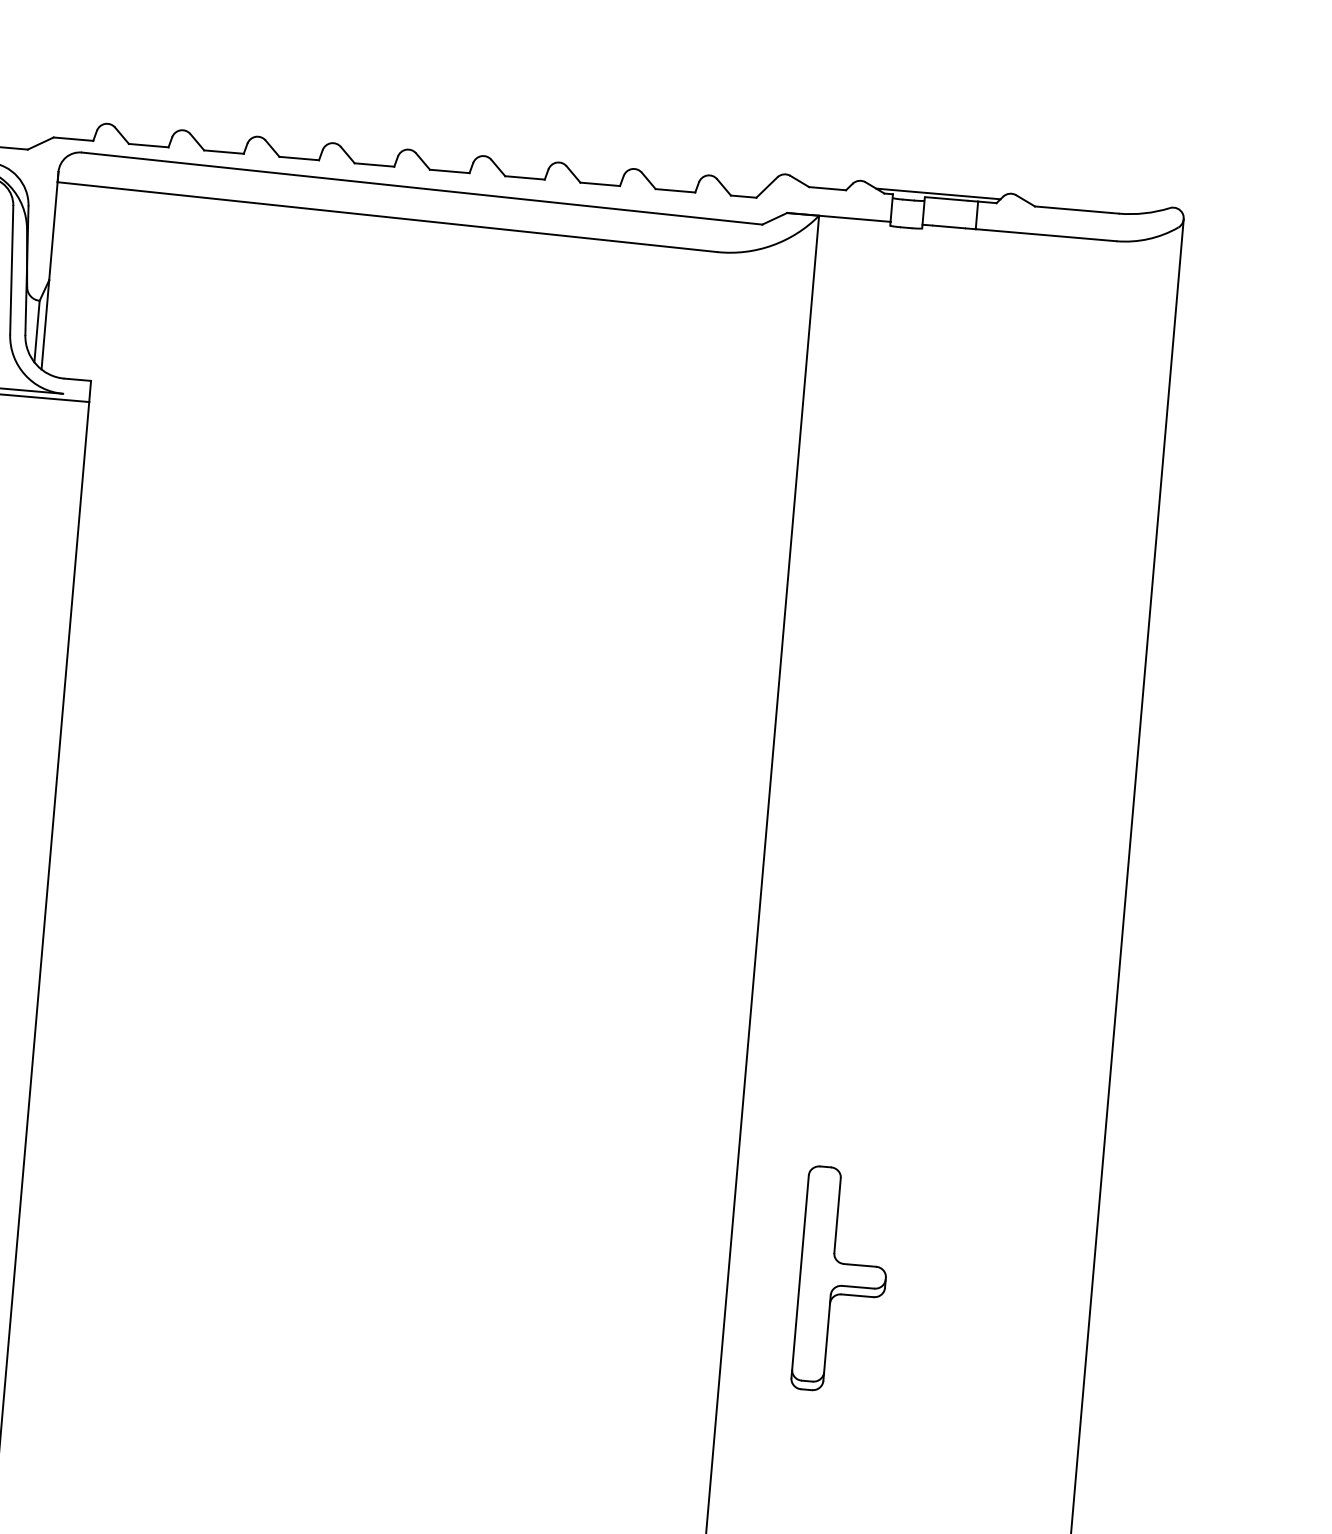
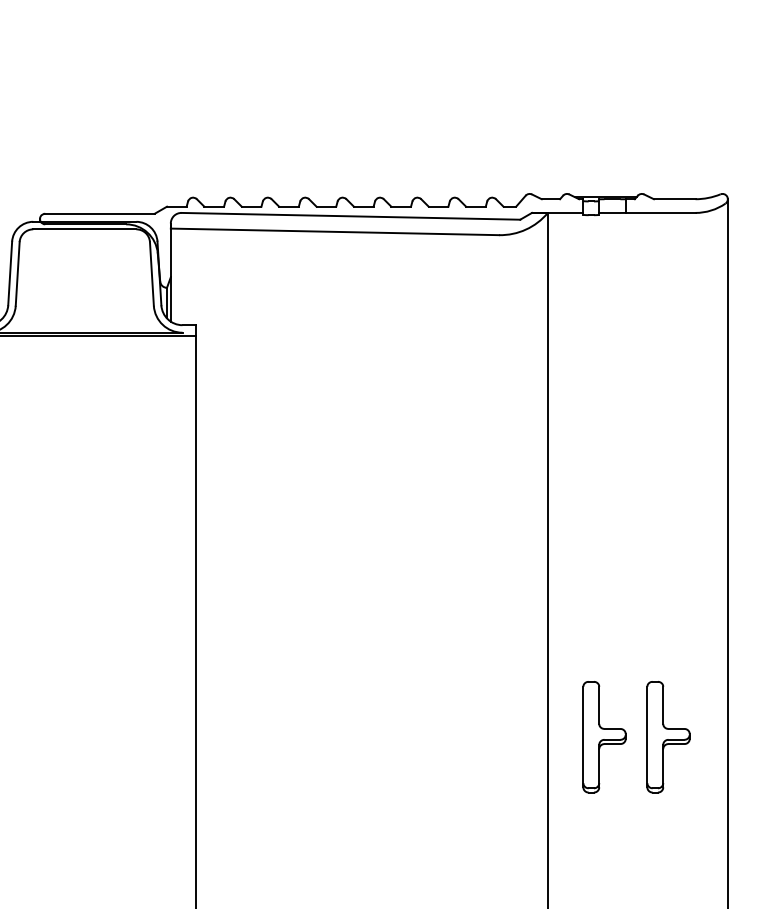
part: (971, 1292) -> (668, 737), added

